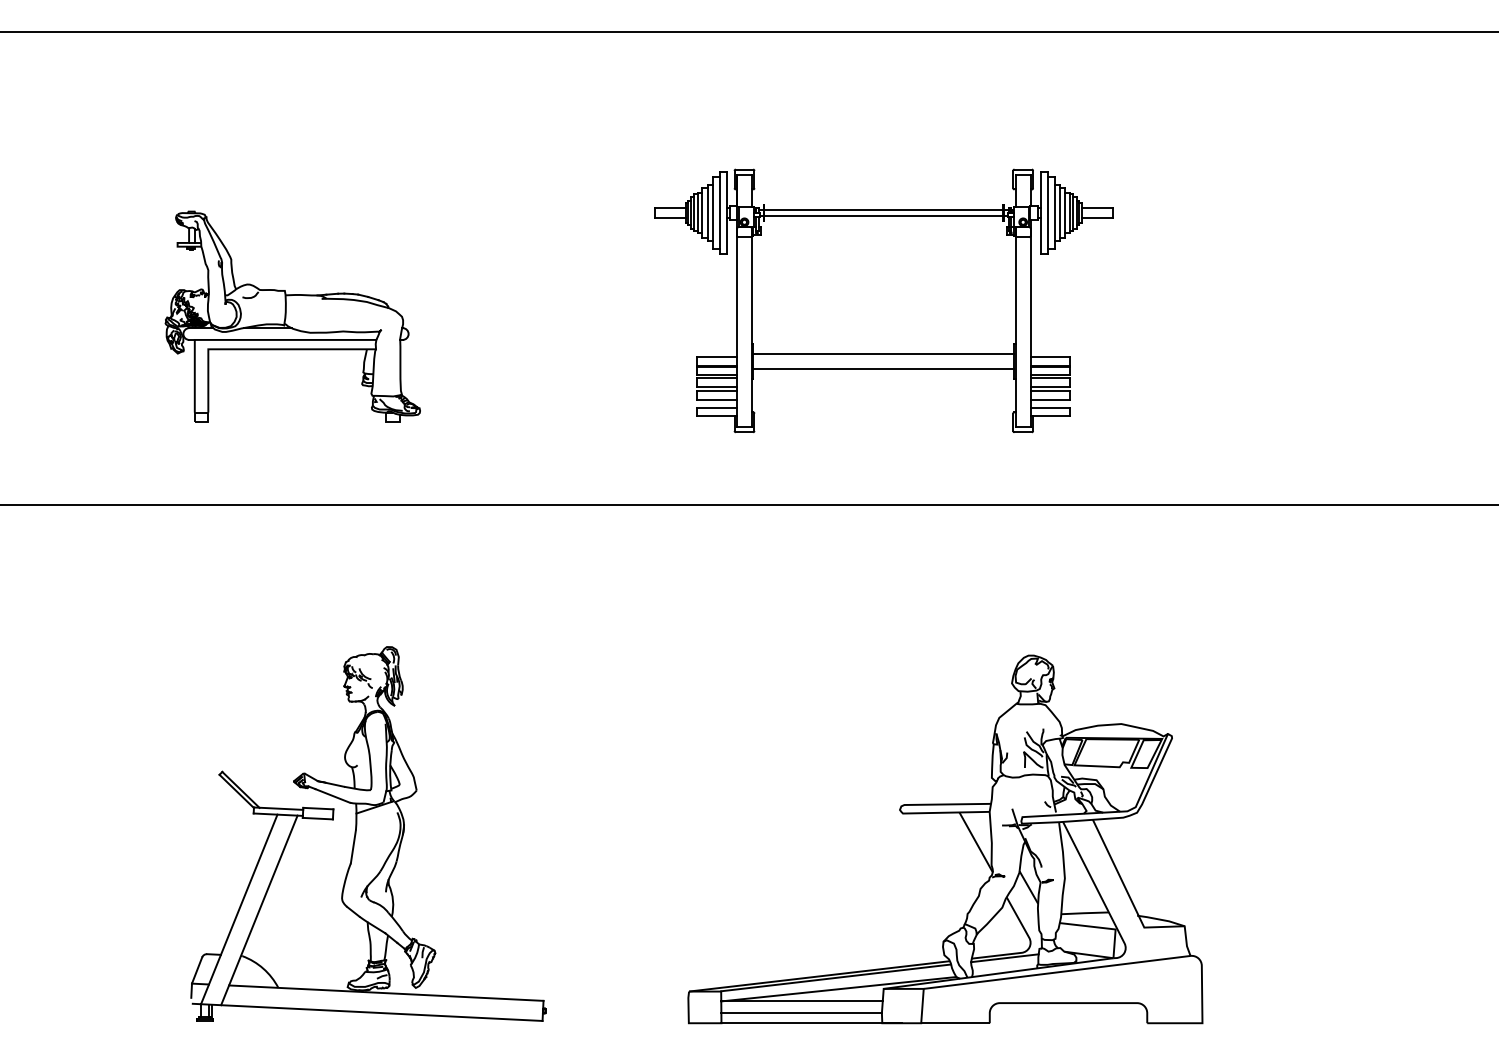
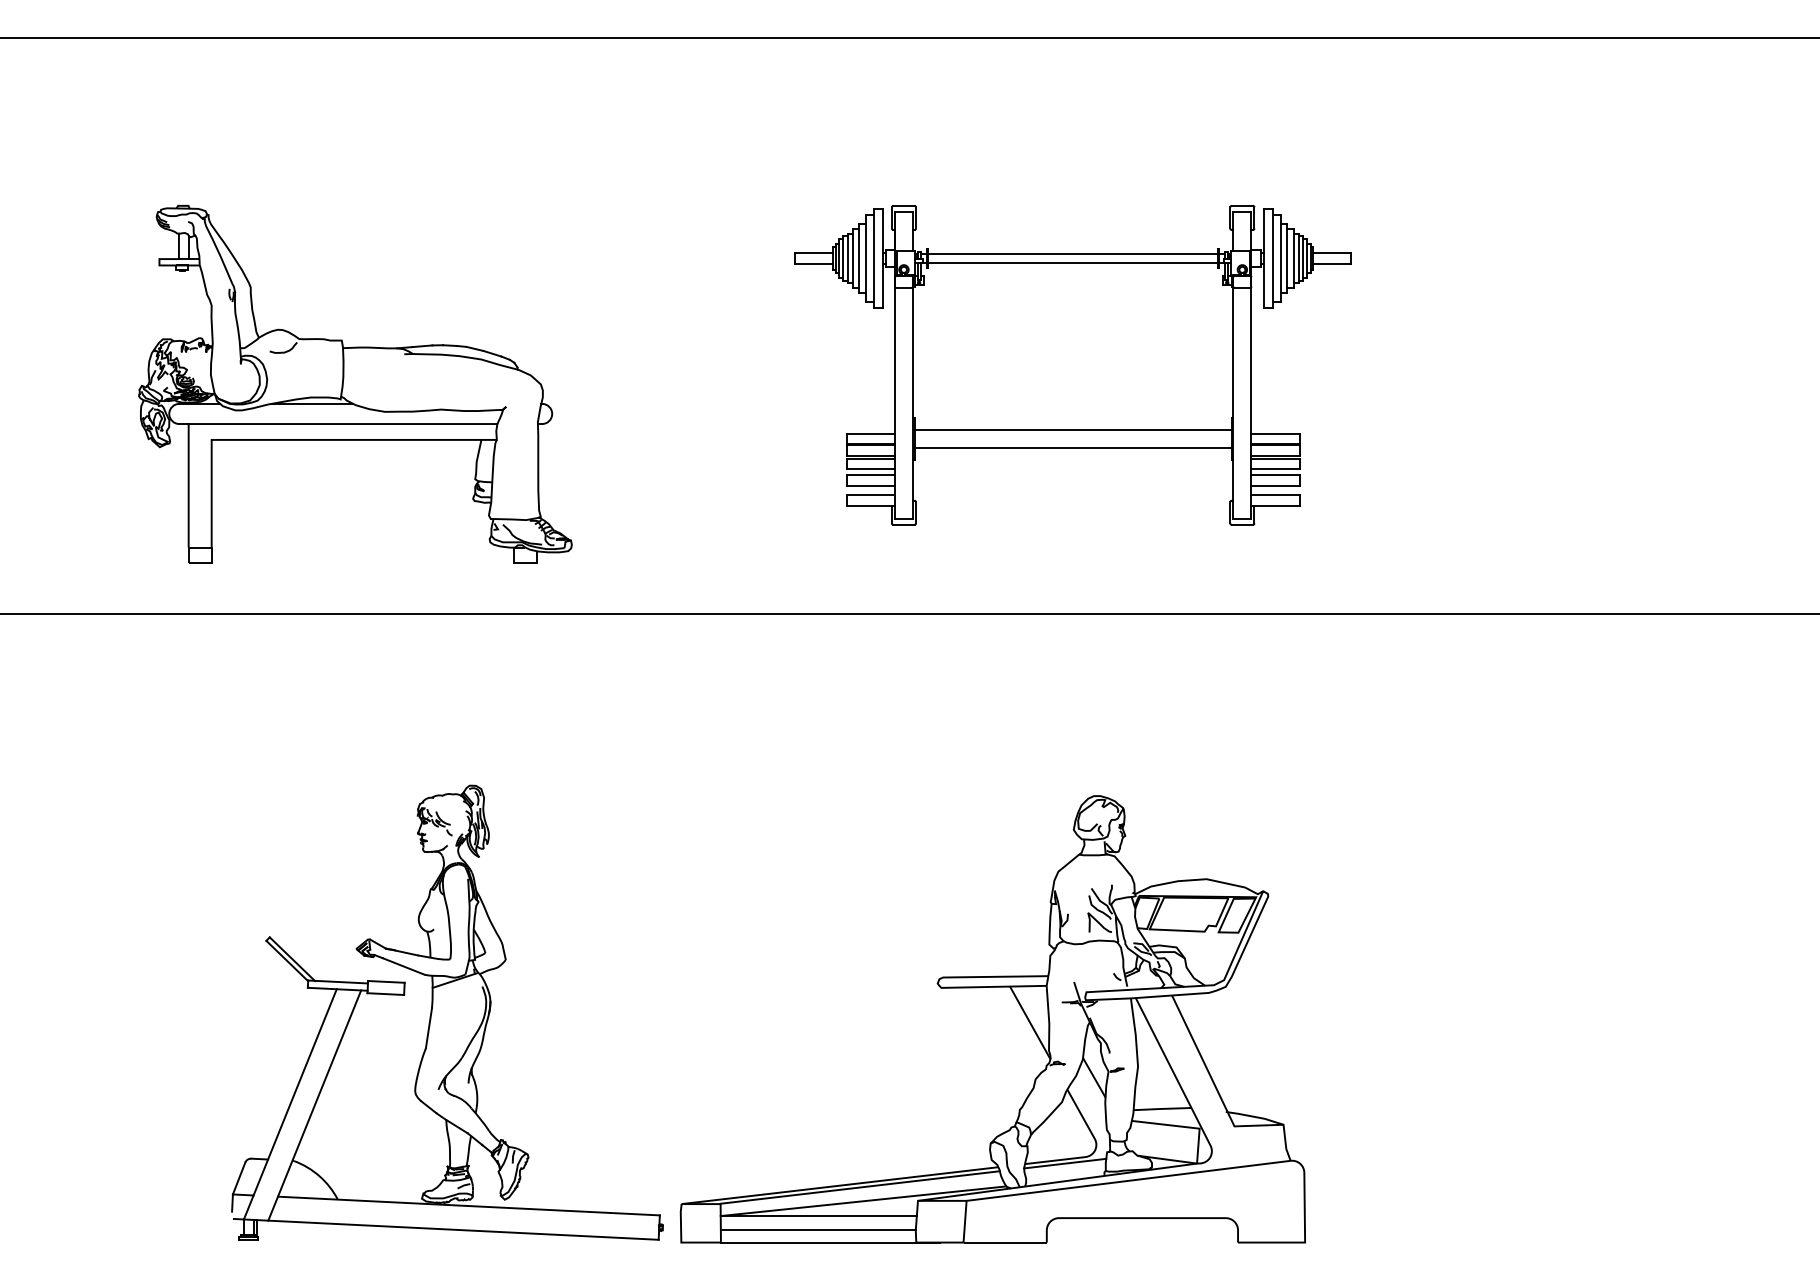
part: (292, 316) -> (355, 384), size x1.4
part: (966, 827) -> (1018, 1004), moved

